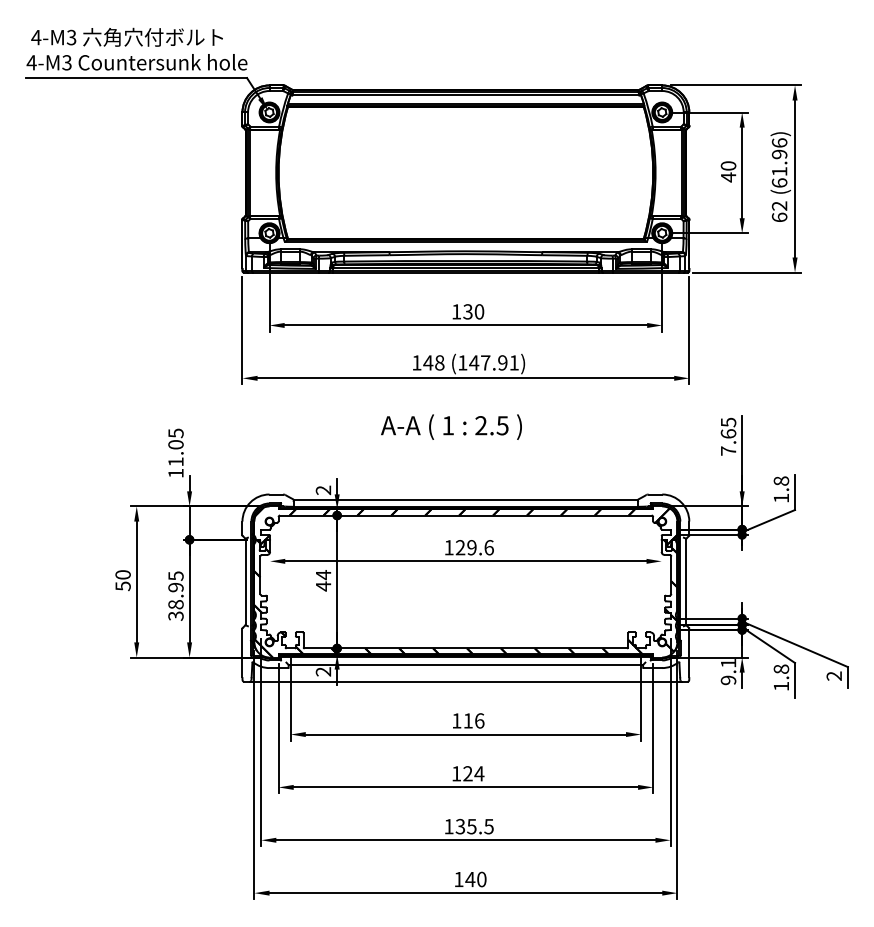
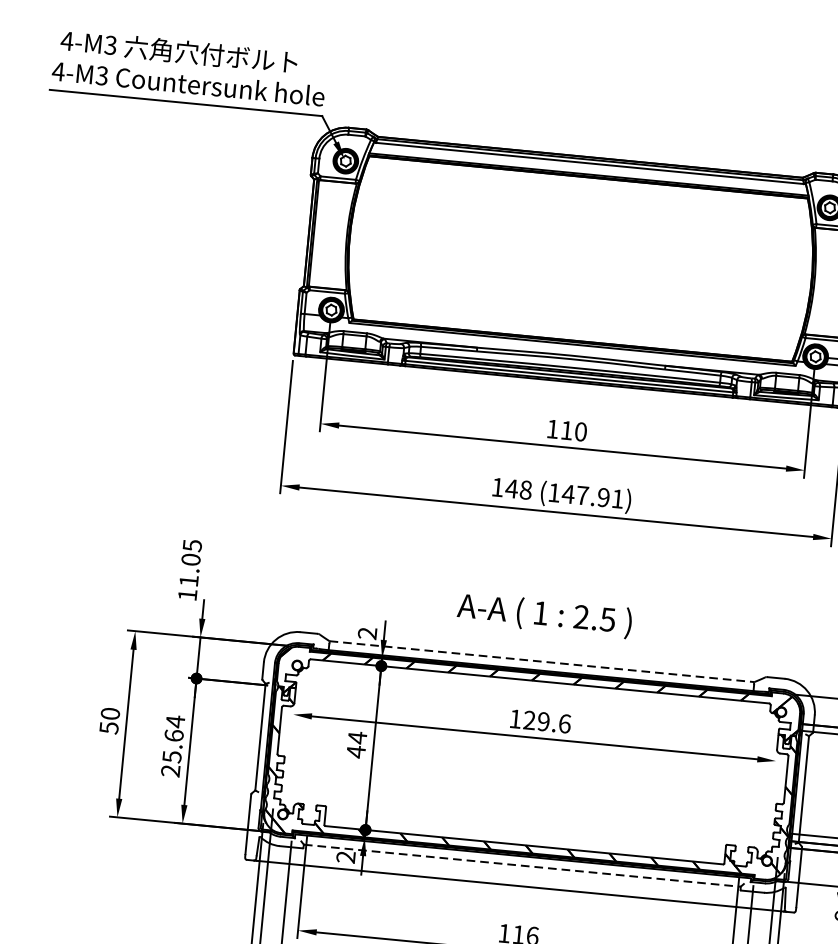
text: (467, 311) -> (566, 430), 130 -> 110
text: (451, 426) -> (544, 614), moved
line: (466, 499) -> (542, 661), solid -> dashed
text: (175, 595) -> (172, 745), 38.95 -> 25.64
line: (466, 665) -> (523, 866), solid -> dashed

